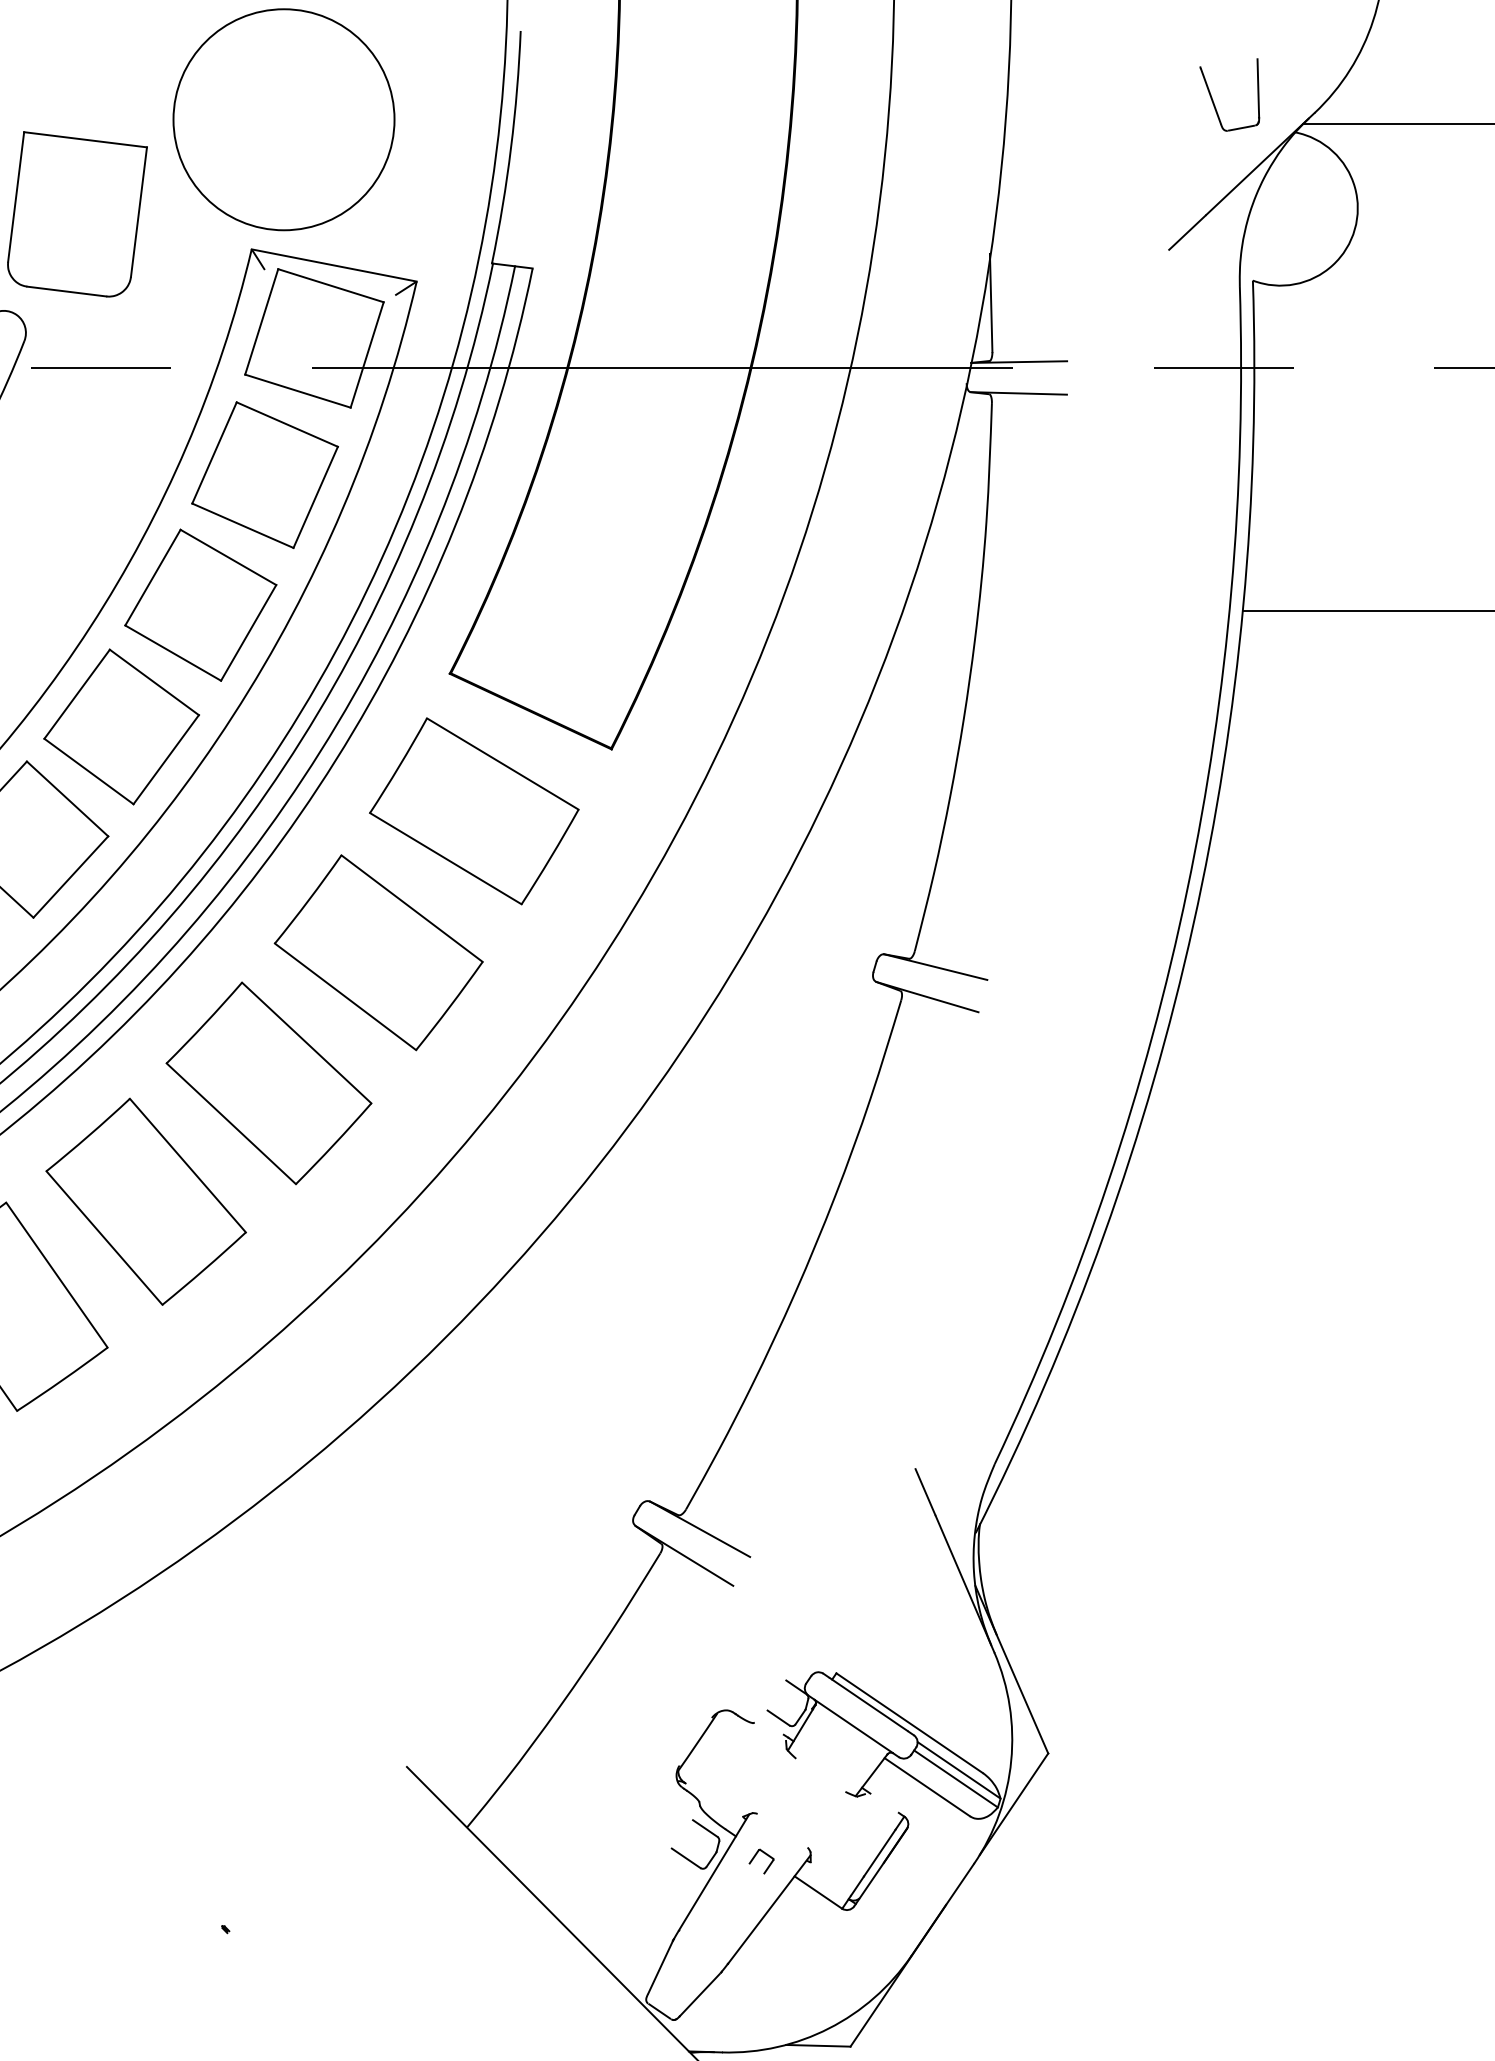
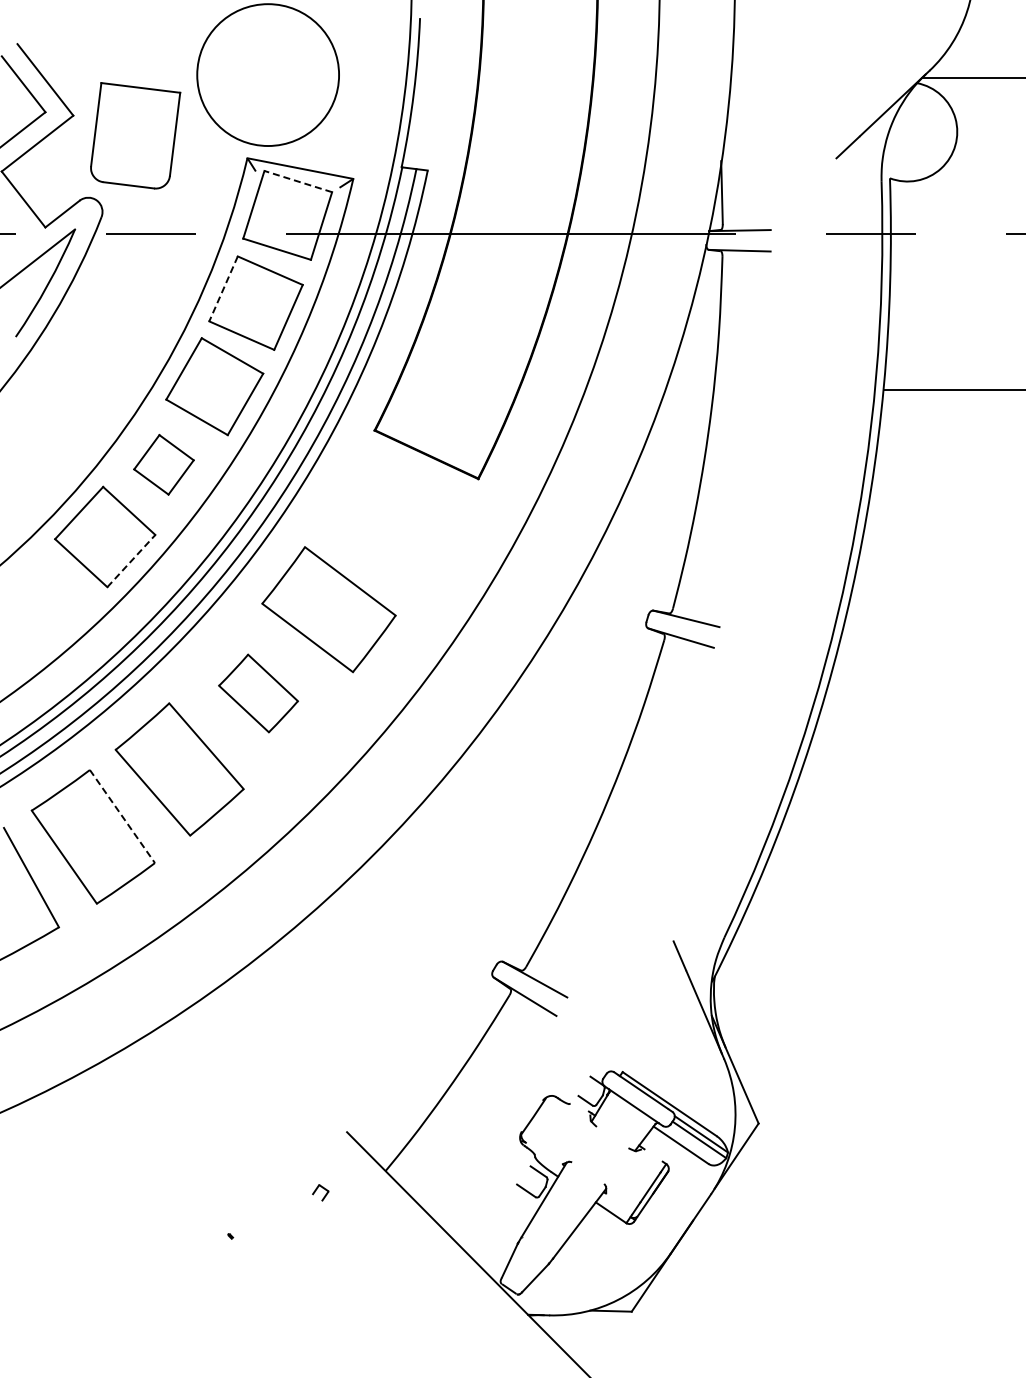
part: (1214, 101) -> (865, 63), removed
line: (329, 285) -> (297, 181), solid -> dashed
line: (214, 453) -> (223, 289), solid -> dashed
part: (120, 726) -> (163, 464), size x0.6
part: (474, 810) -> (390, 518), removed
line: (71, 876) -> (131, 560), solid -> dashed
part: (268, 1083) -> (258, 693), size x0.6
line: (57, 1275) -> (122, 816), solid -> dashed
part: (761, 1860) -> (320, 1192), moved

